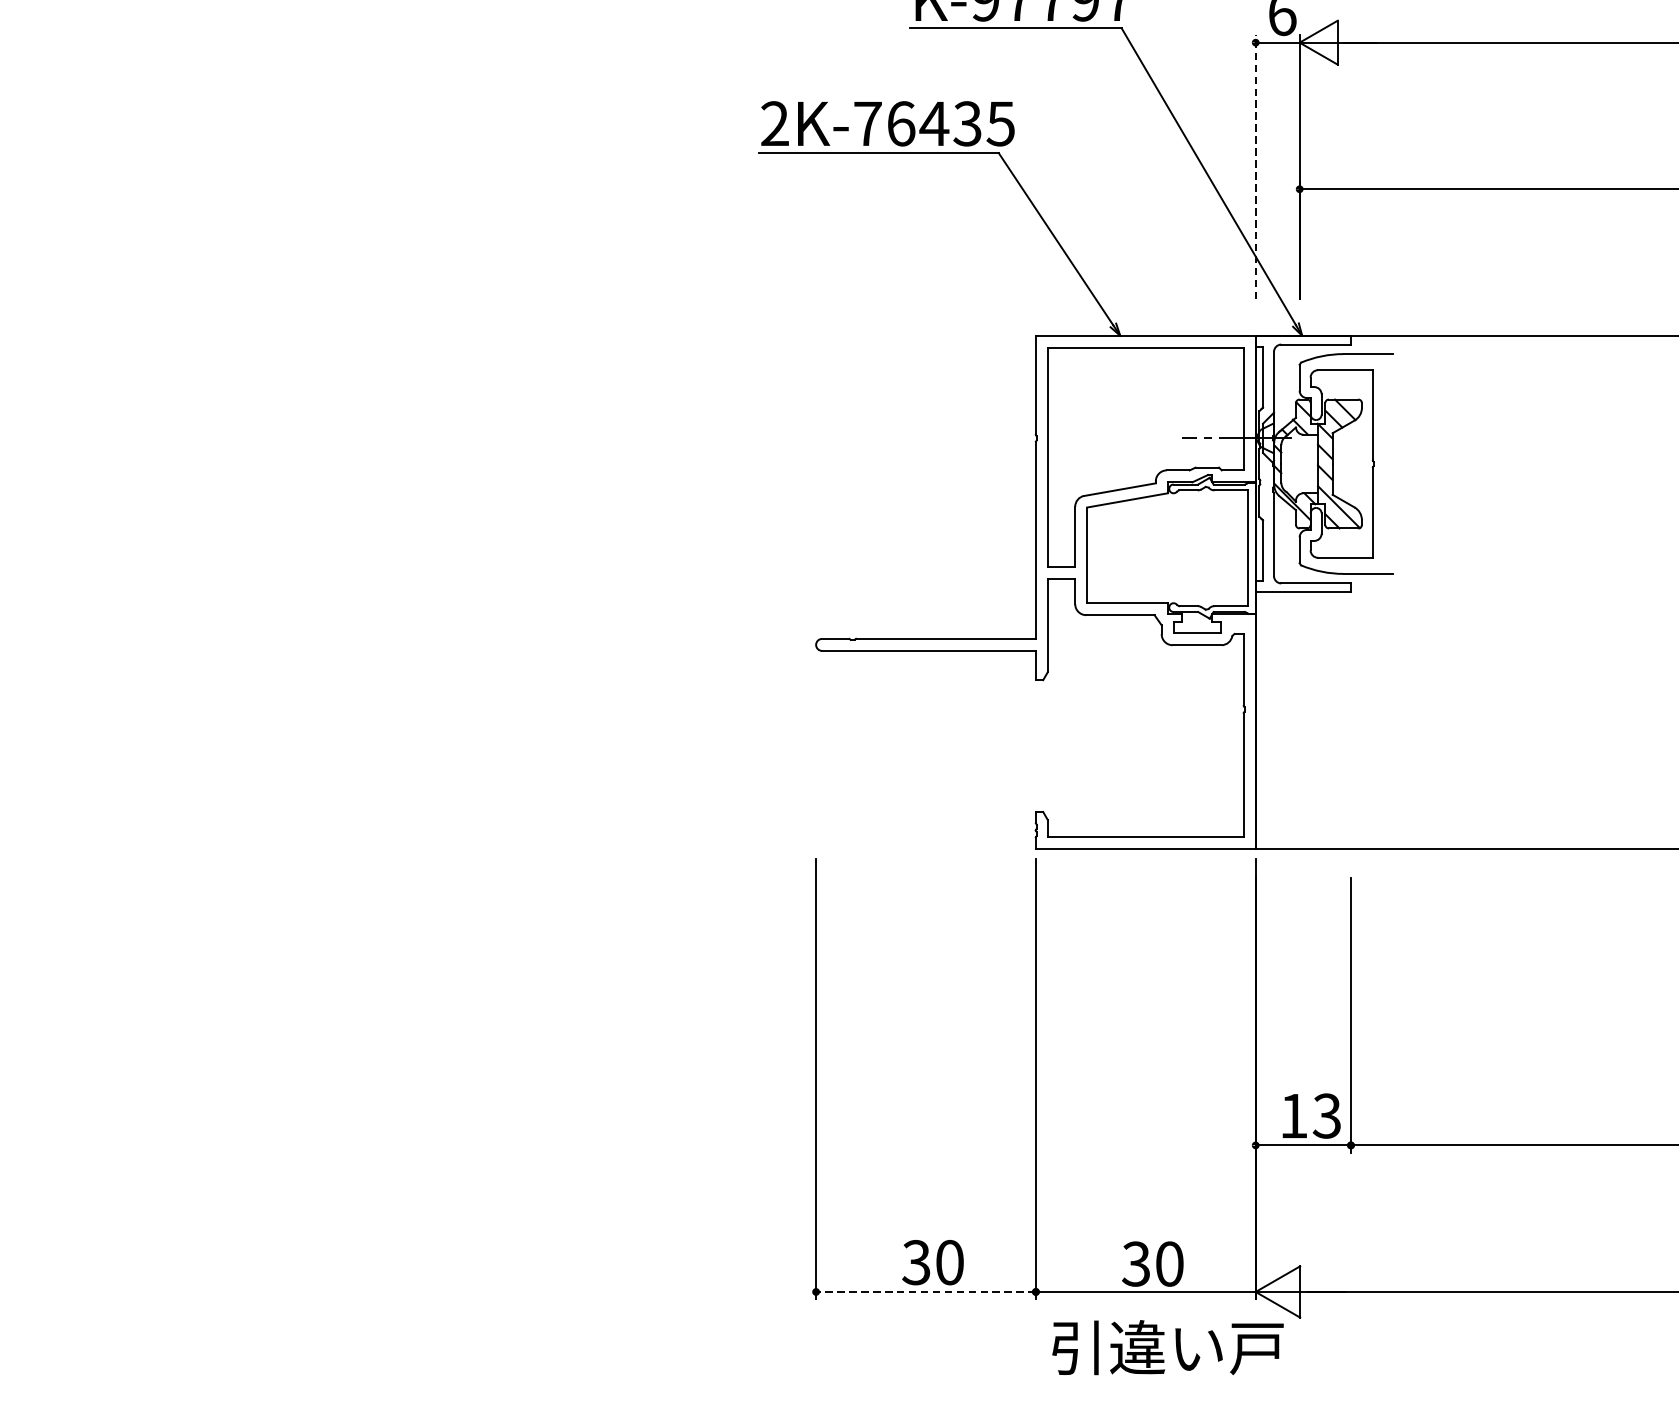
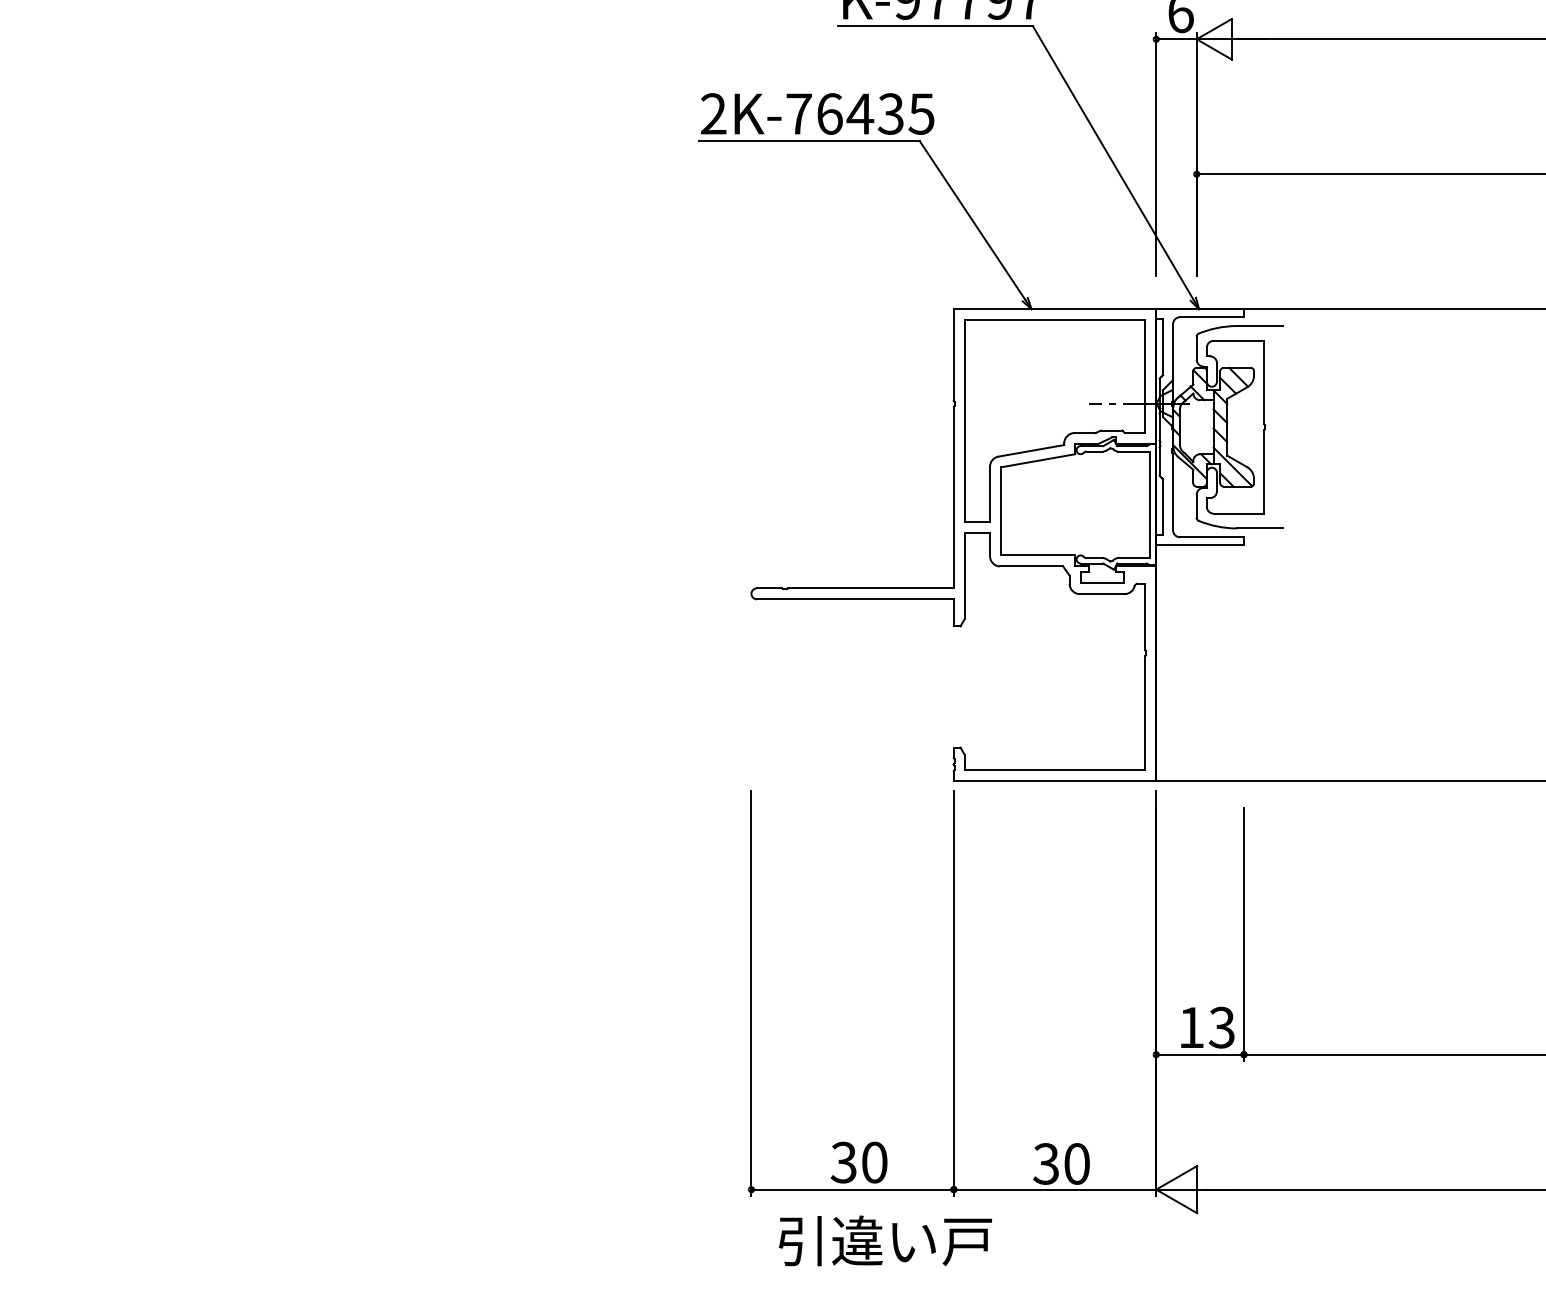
line: (1255, 166) -> (1156, 153), dashed -> solid
line: (925, 1291) -> (852, 1189), dashed -> solid
text: (1168, 1347) -> (885, 1240), moved

